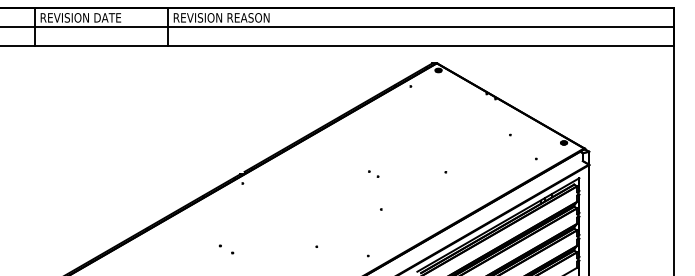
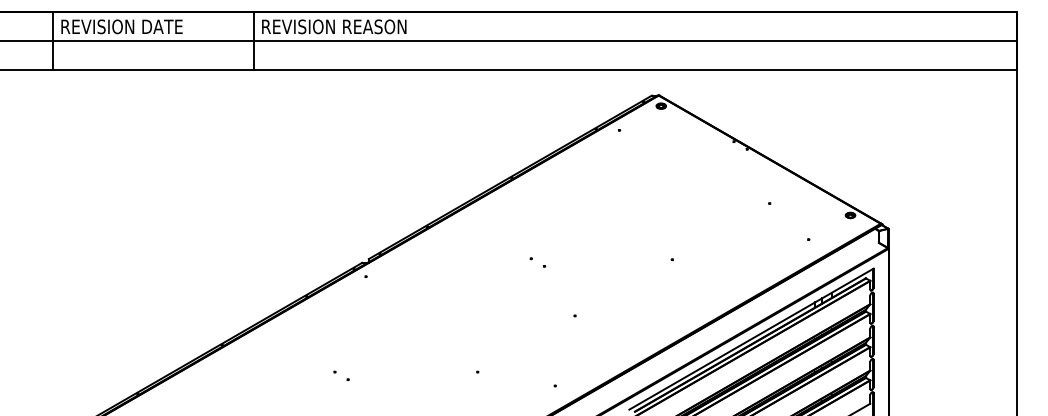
part: (373, 173) -> (537, 261), moved
part: (226, 248) -> (341, 374), size x0.71

